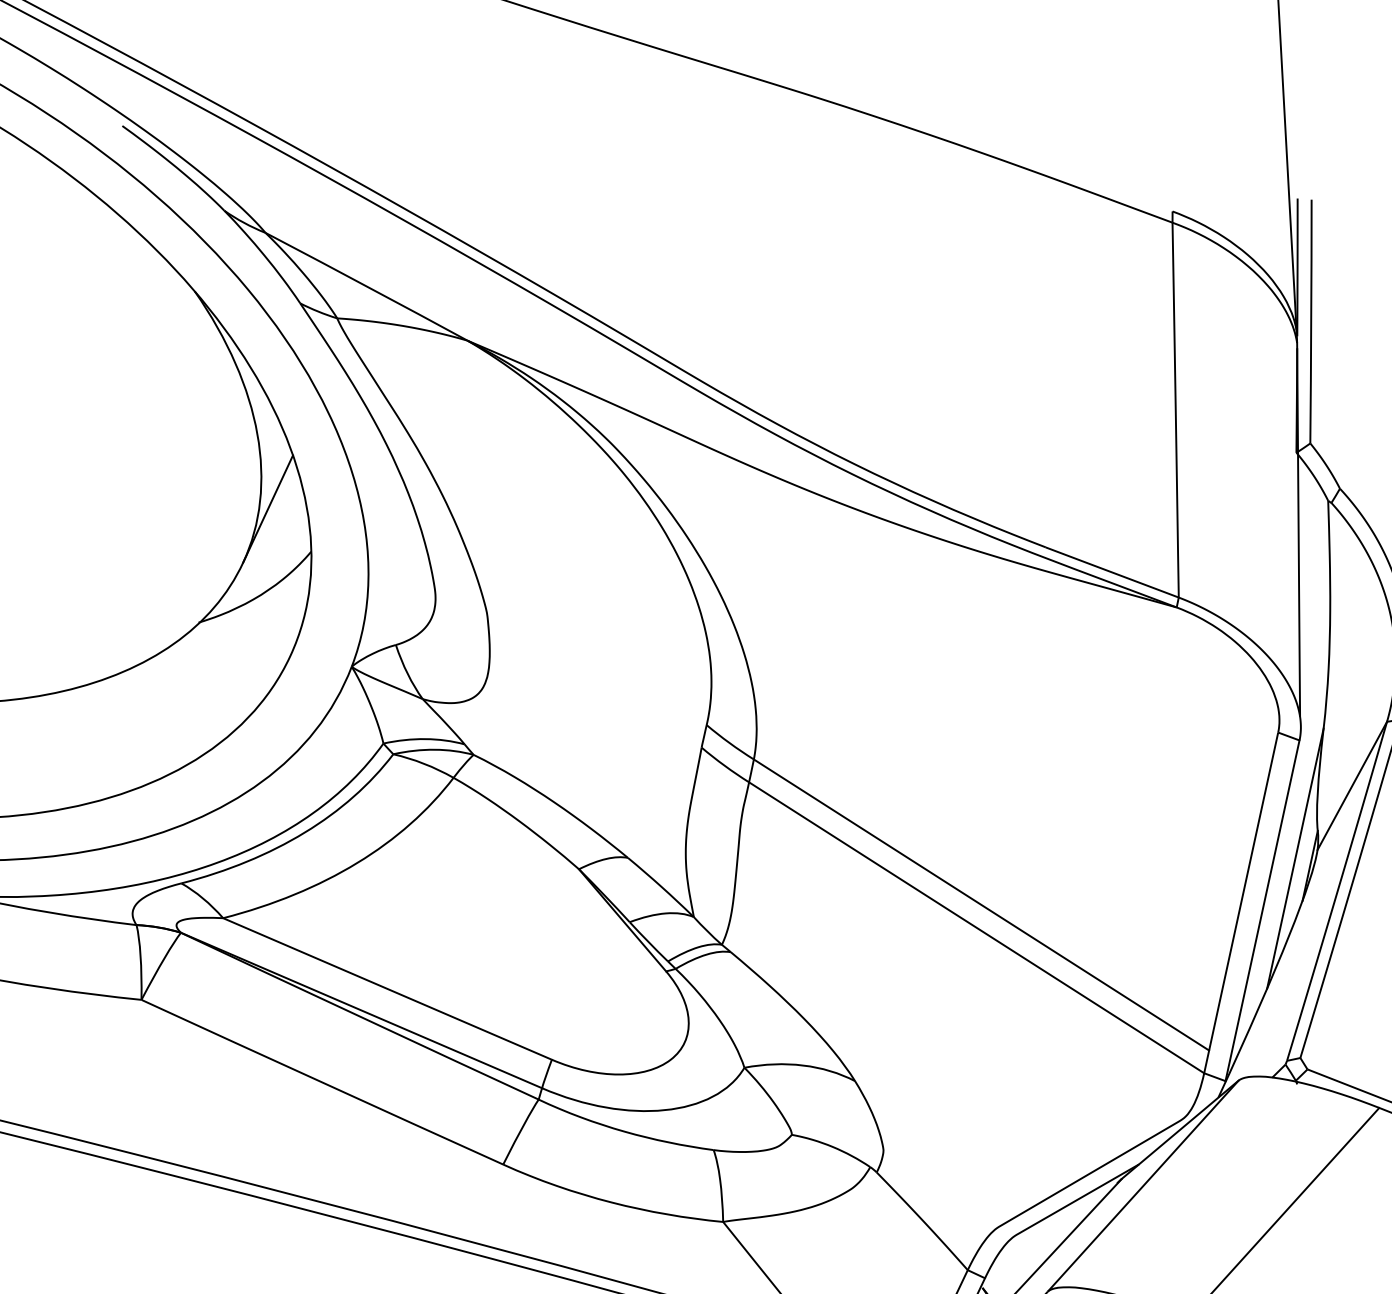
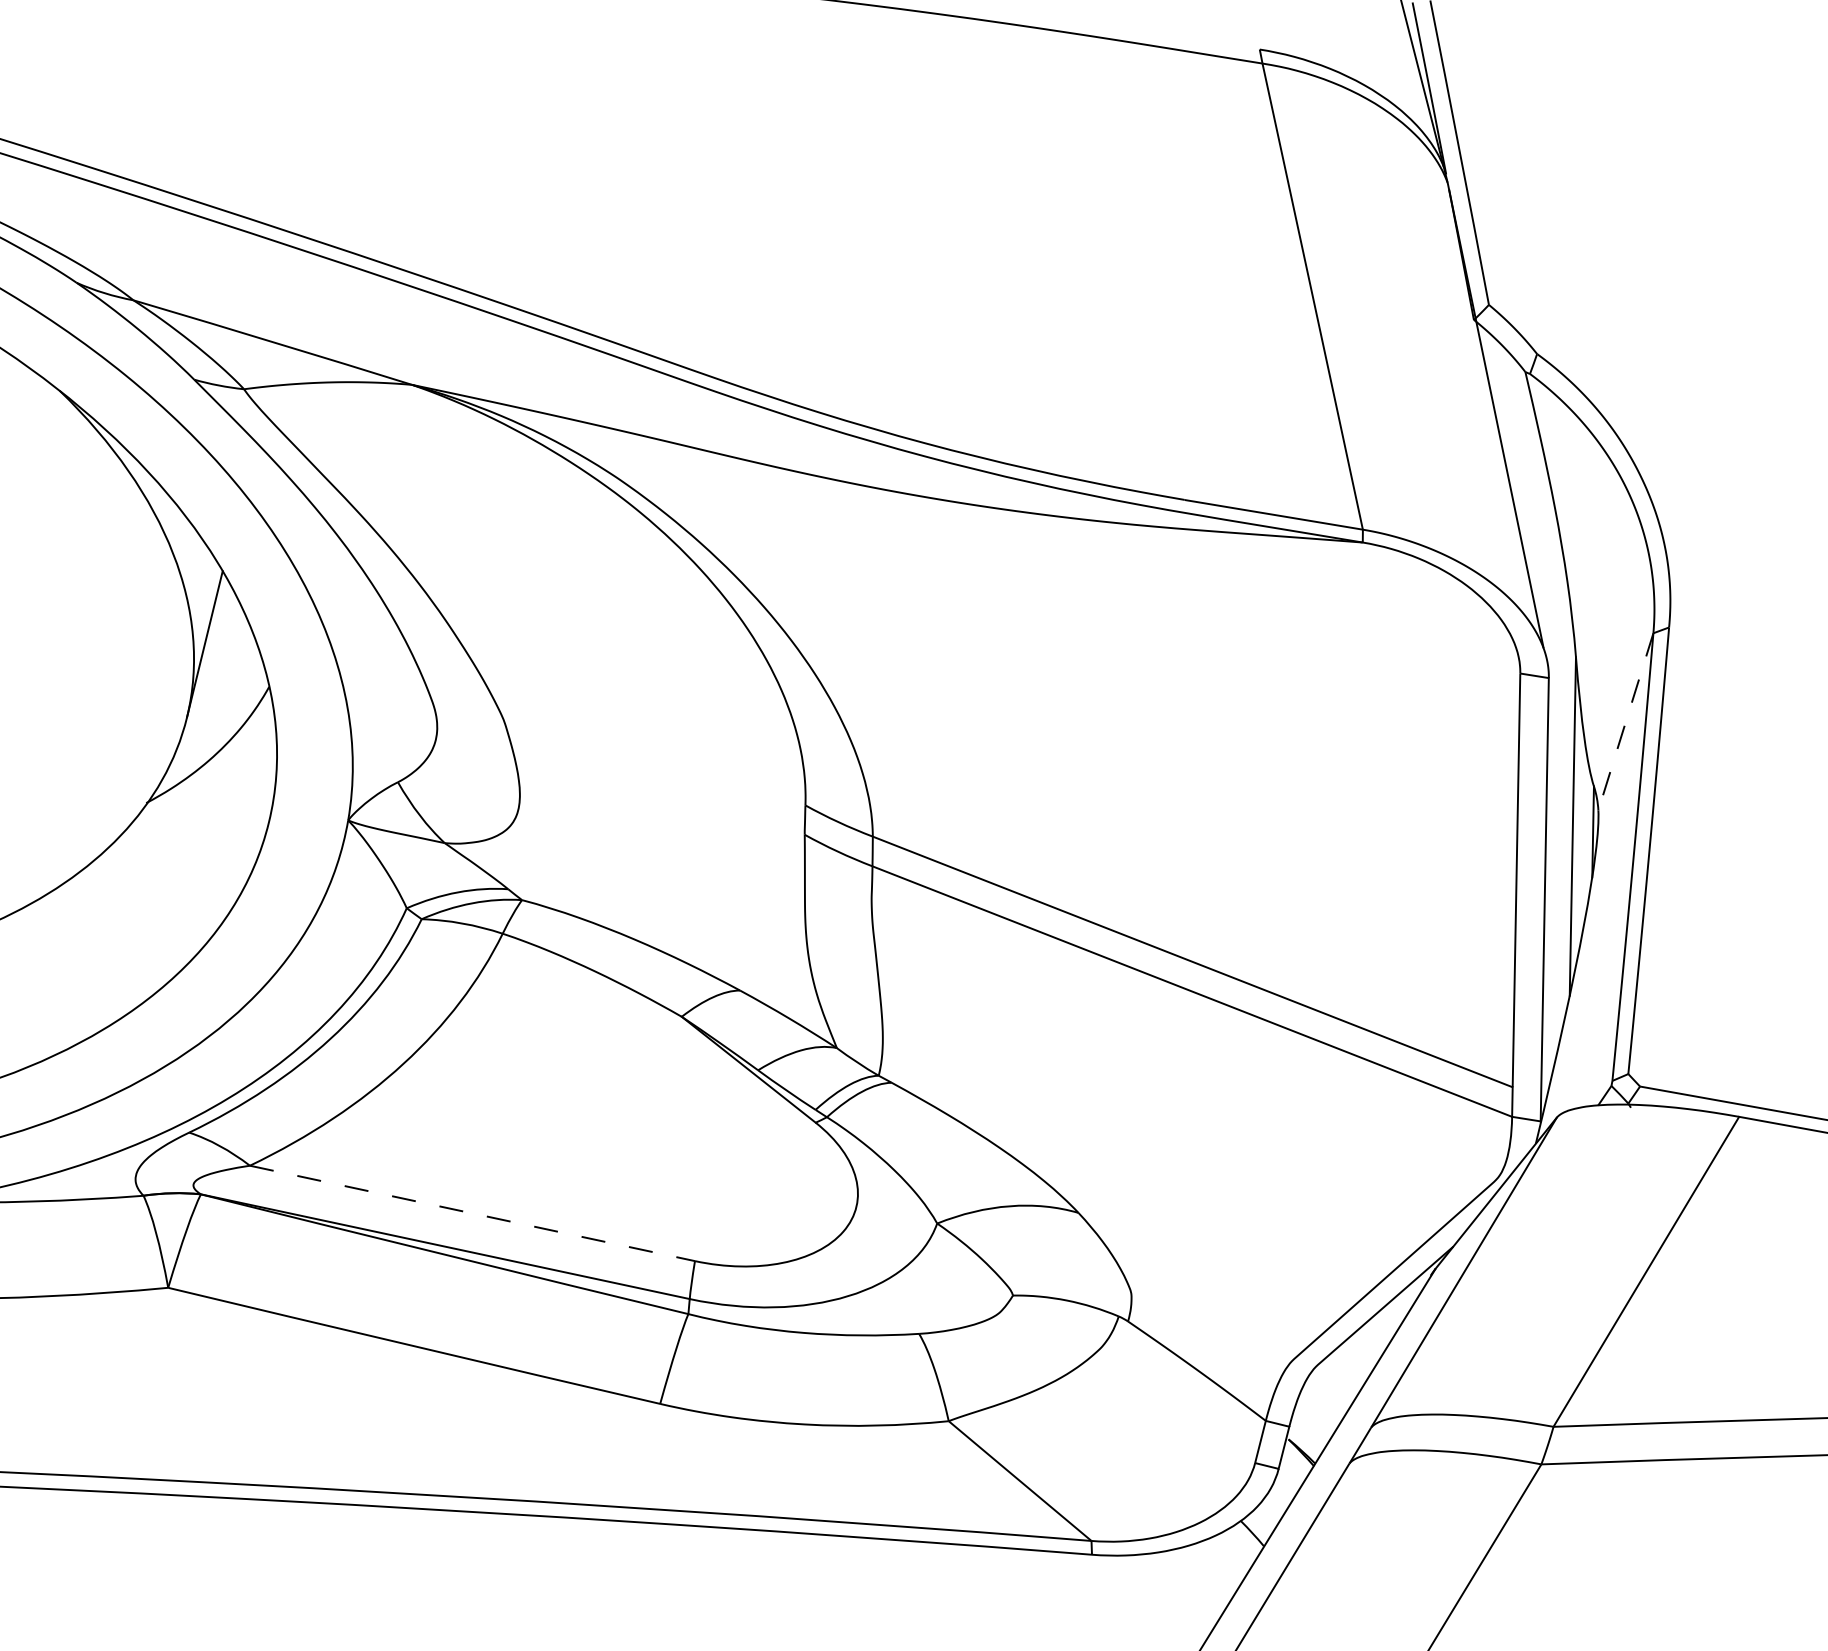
line: (1352, 785) -> (1625, 721), solid -> dashed
line: (387, 989) -> (472, 1213), solid -> dashed

